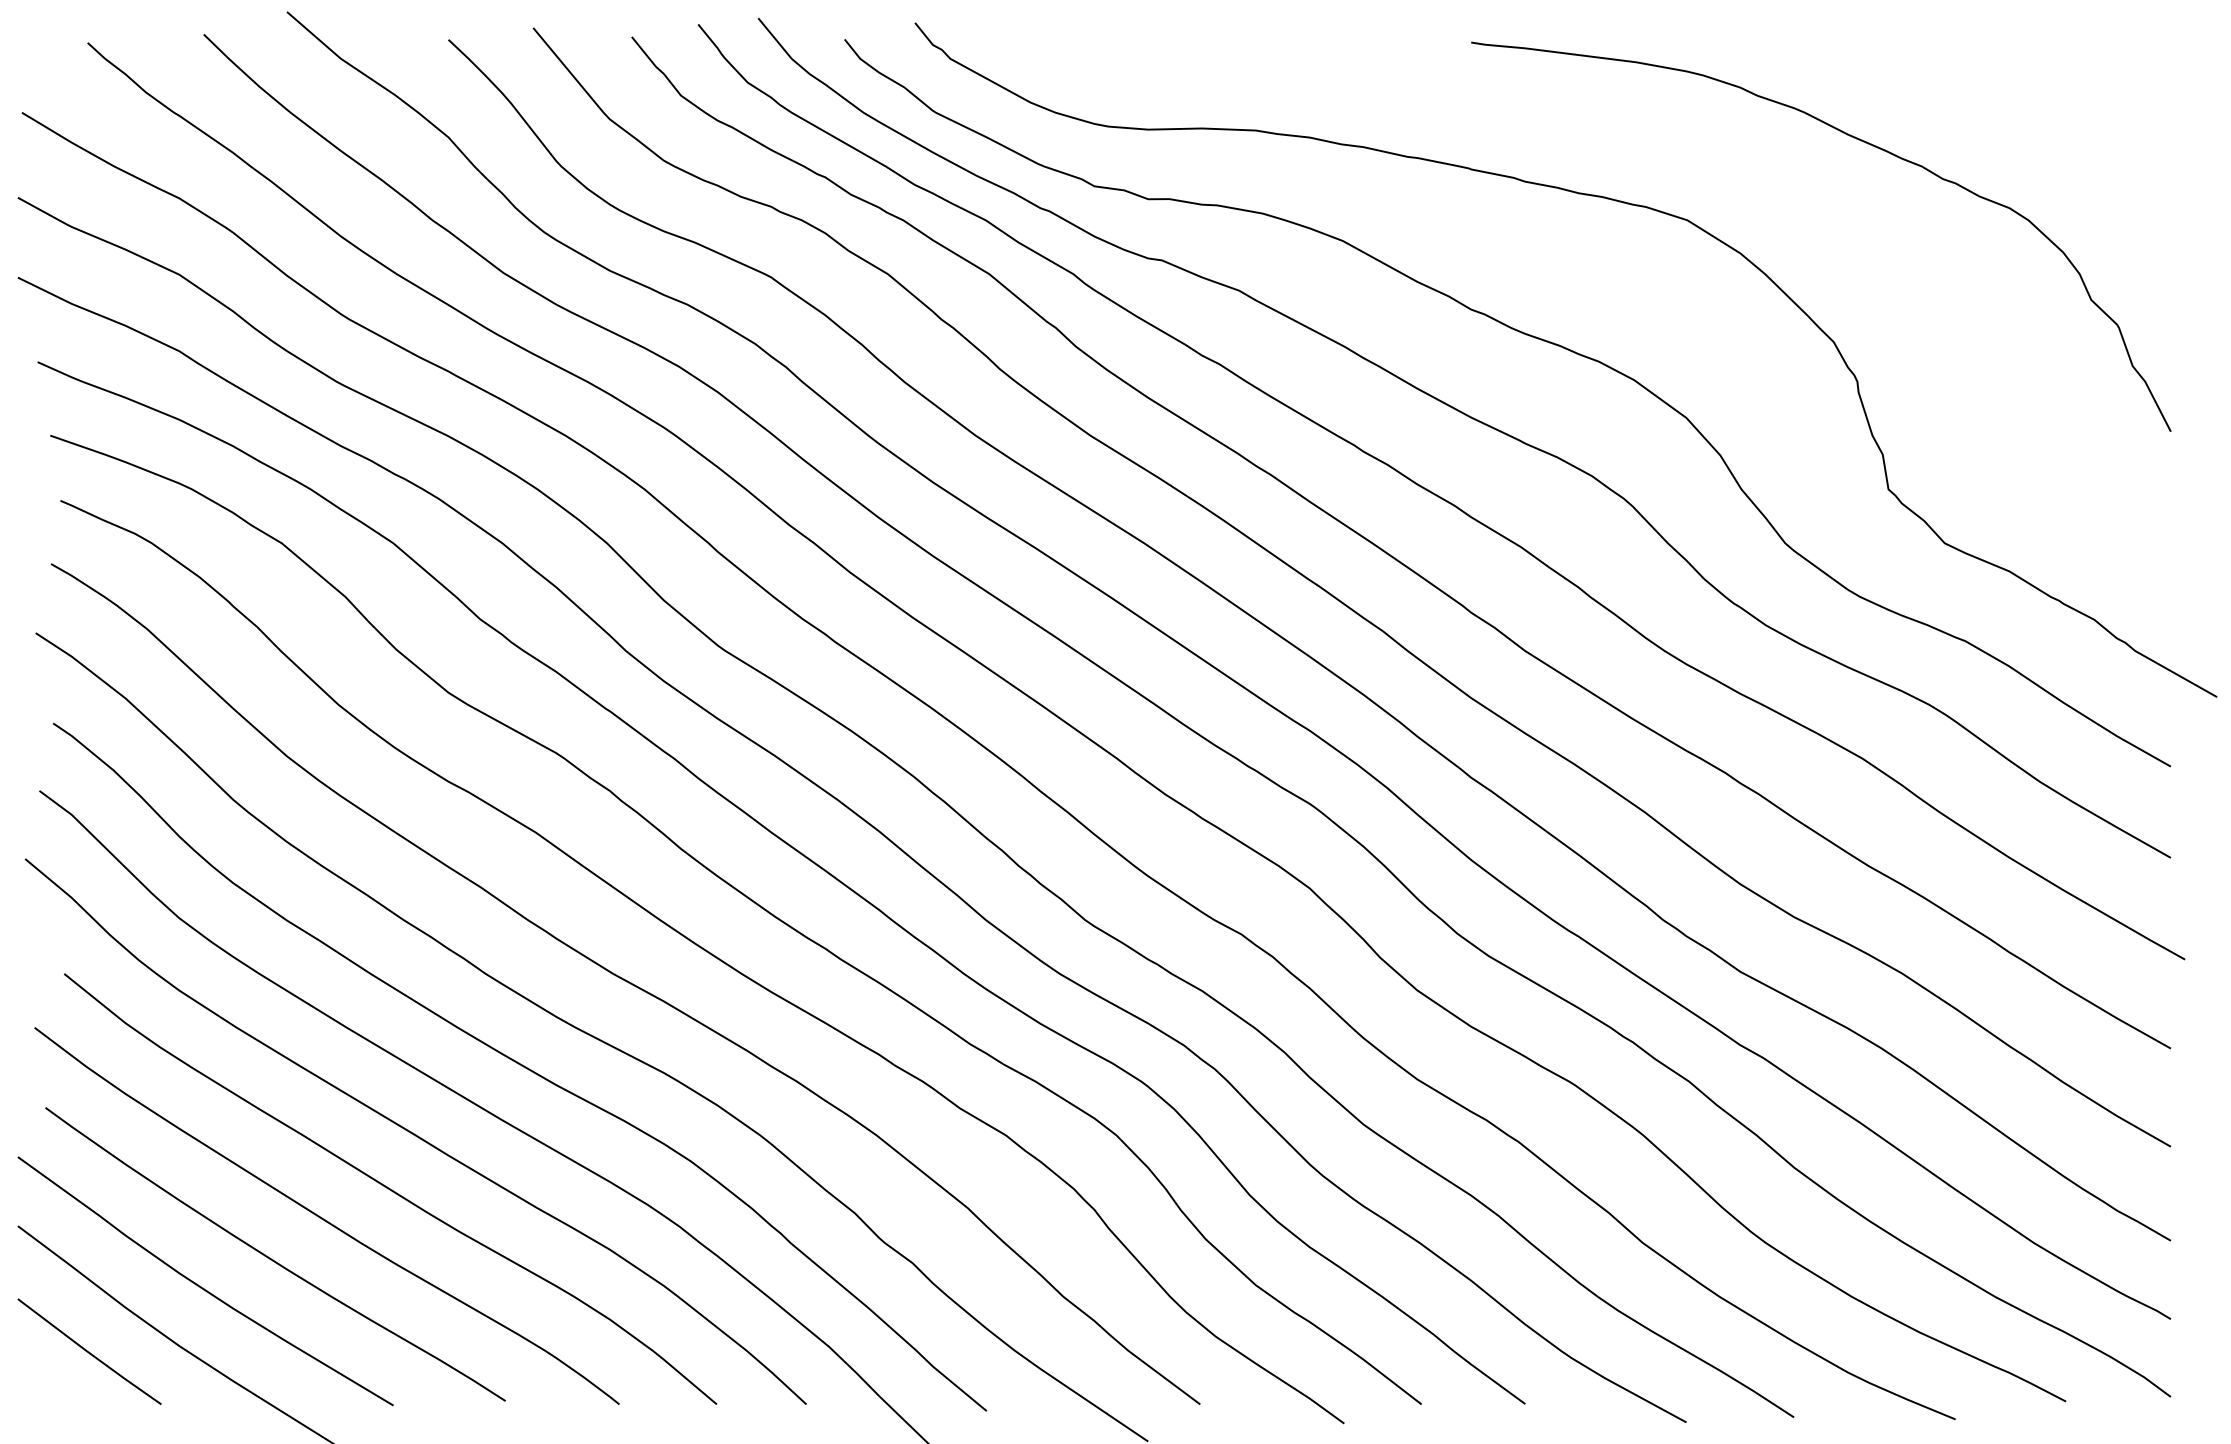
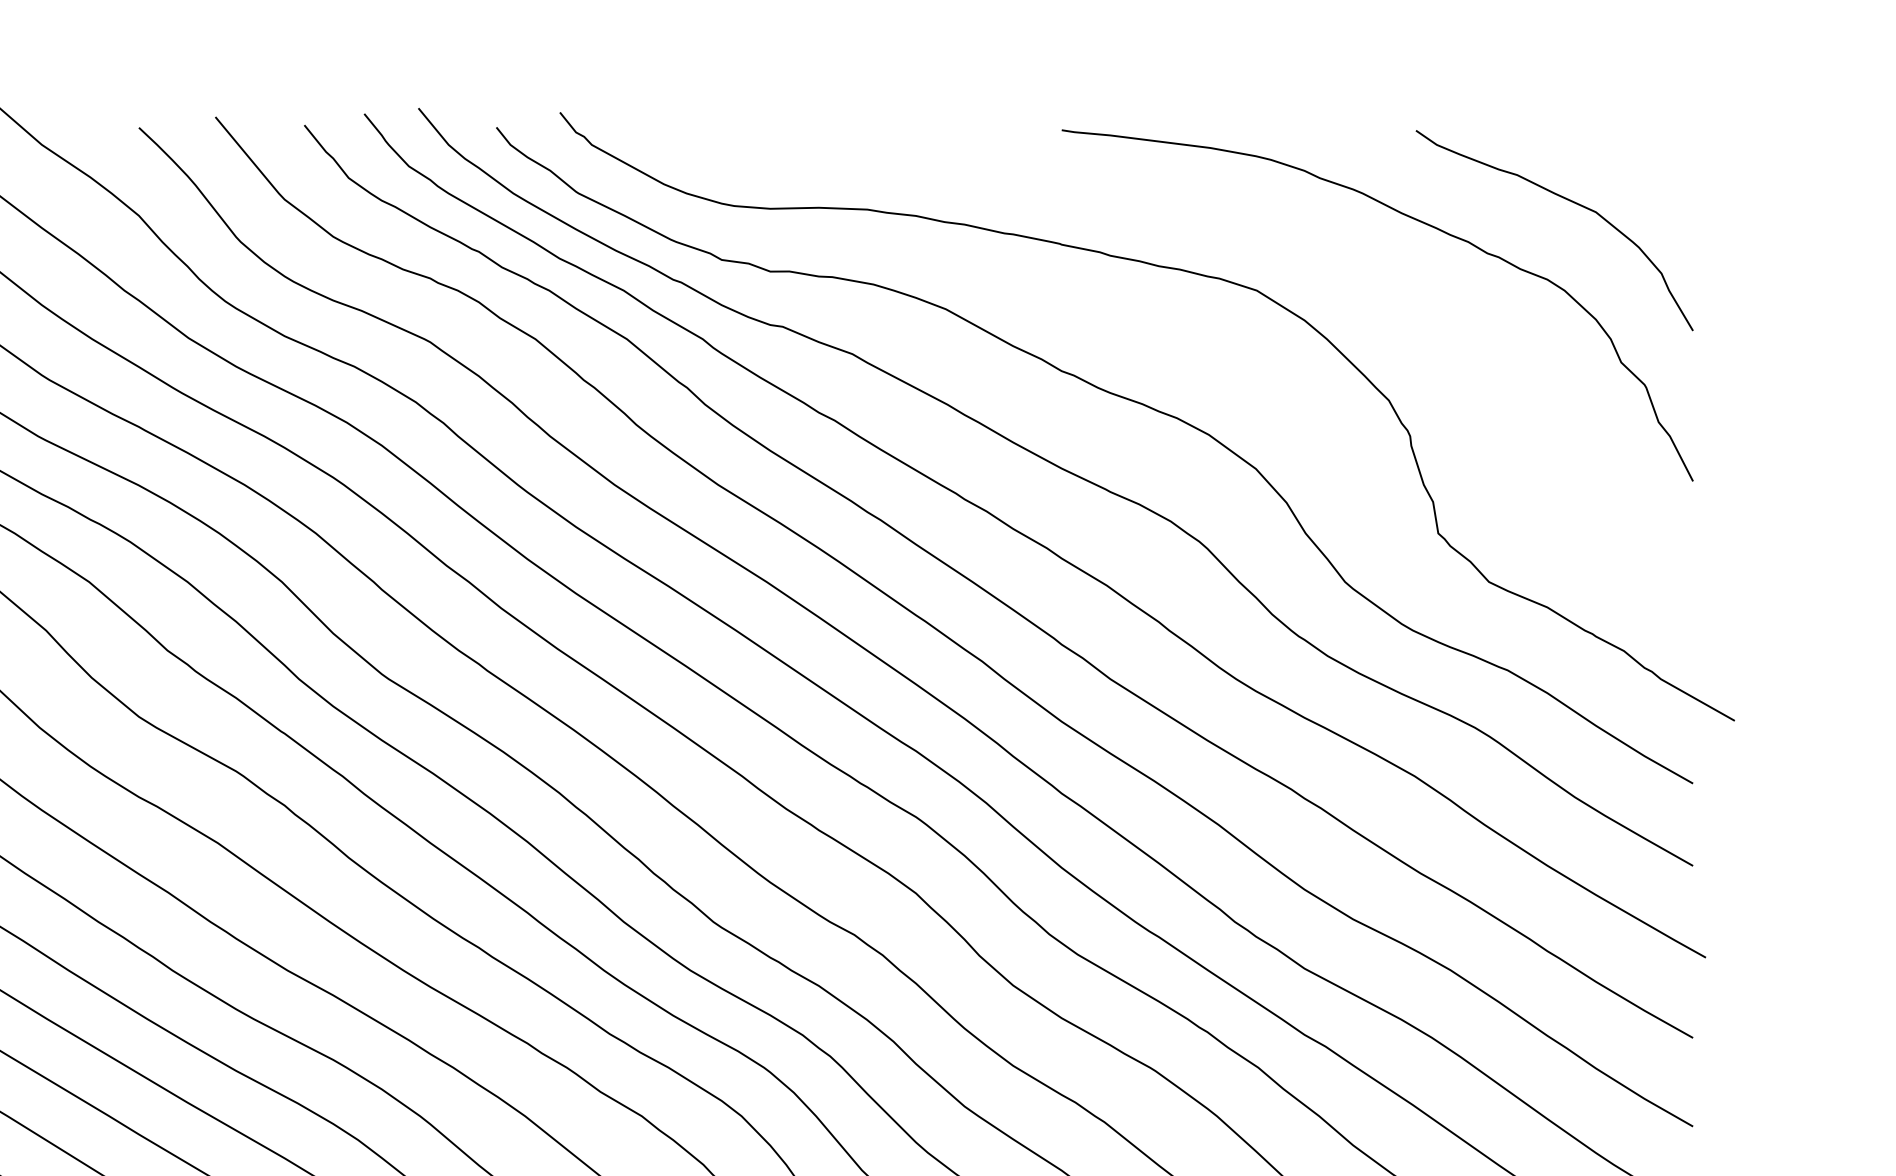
curve: (2029, 119) -> (1565, 199), added

